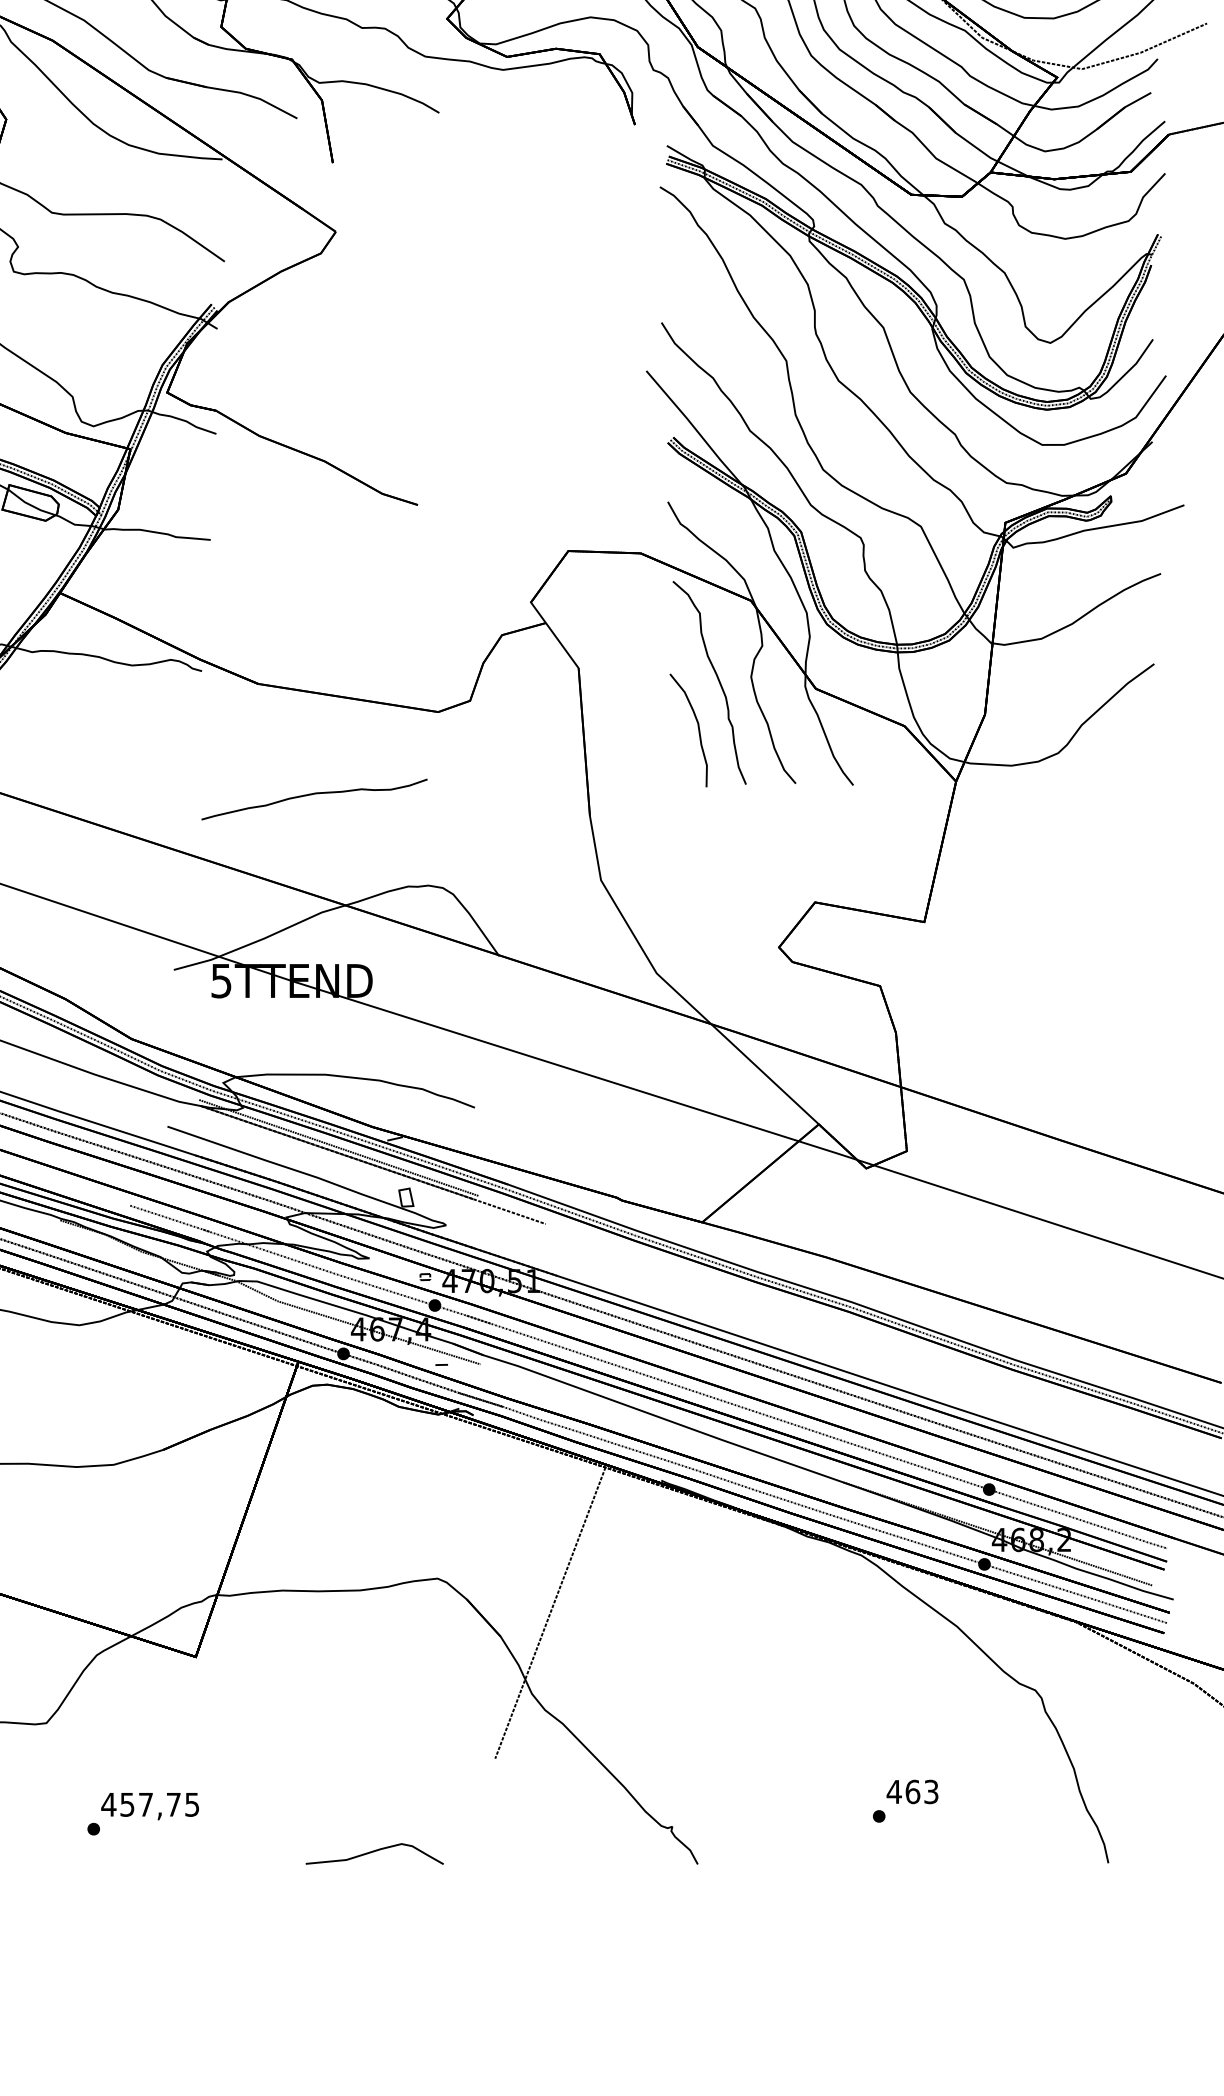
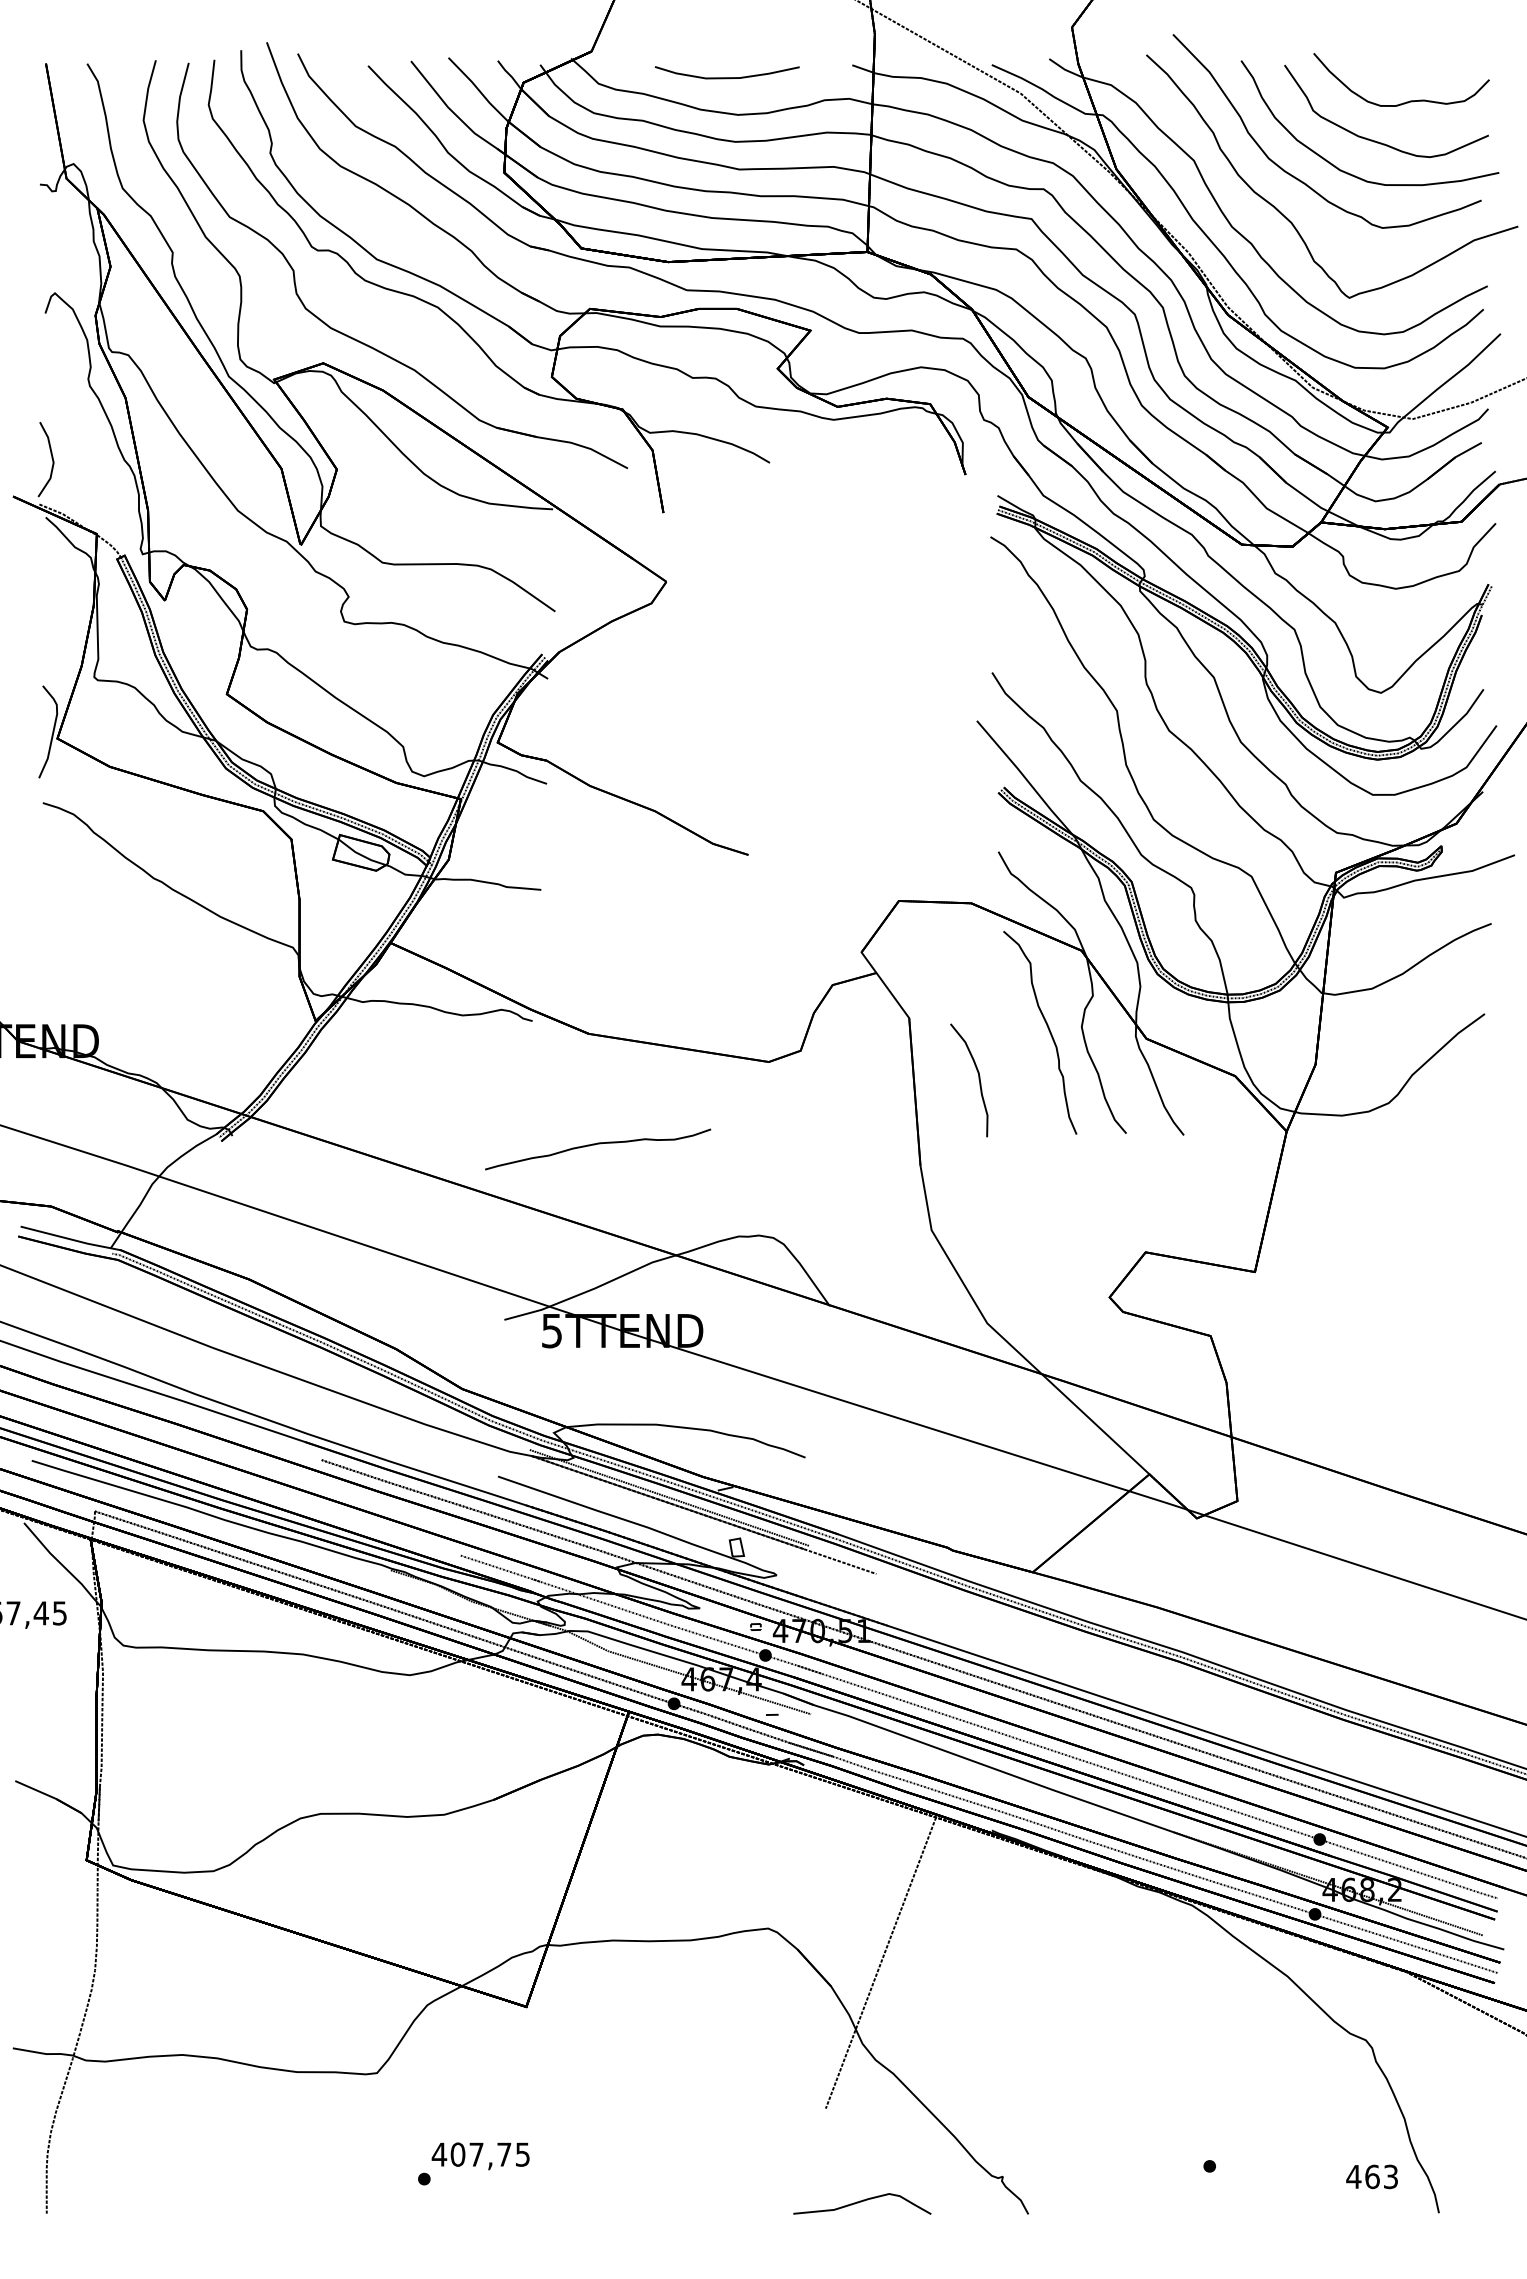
curve: (697, 729) -> (978, 1079), moved
curve: (314, 794) -> (598, 1144), moved
text: (911, 1791) -> (1371, 2176), moved
text: (126, 1804) -> (457, 2154), 457,75 -> 407,75
curve: (373, 1852) -> (861, 2202), moved

